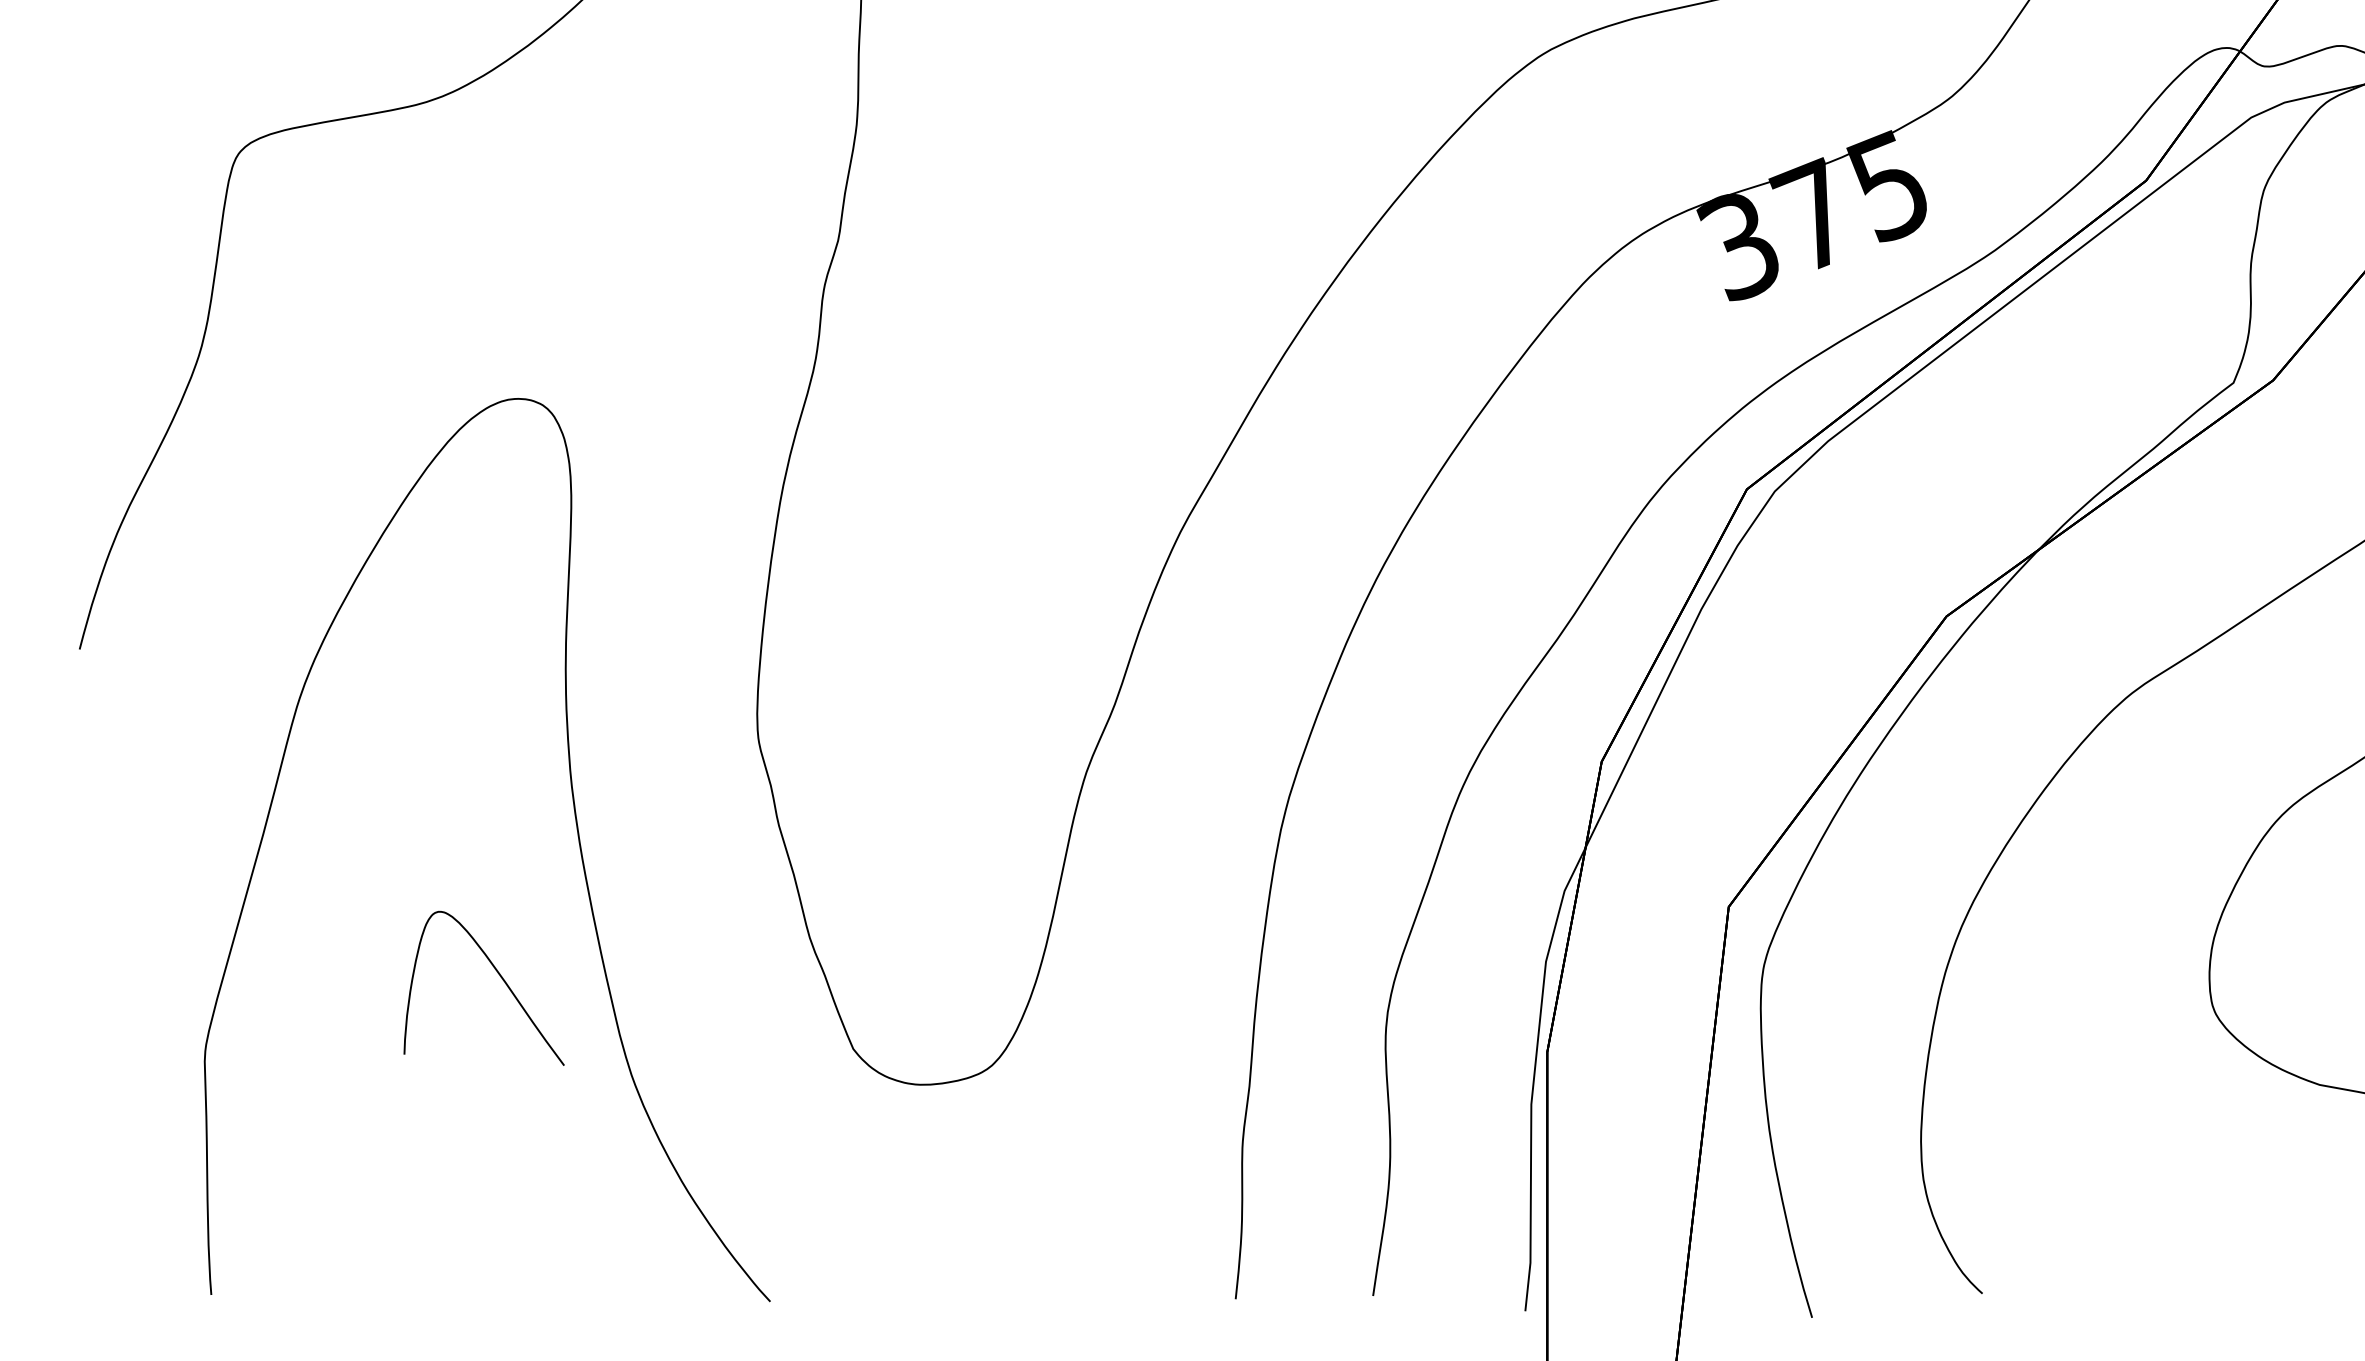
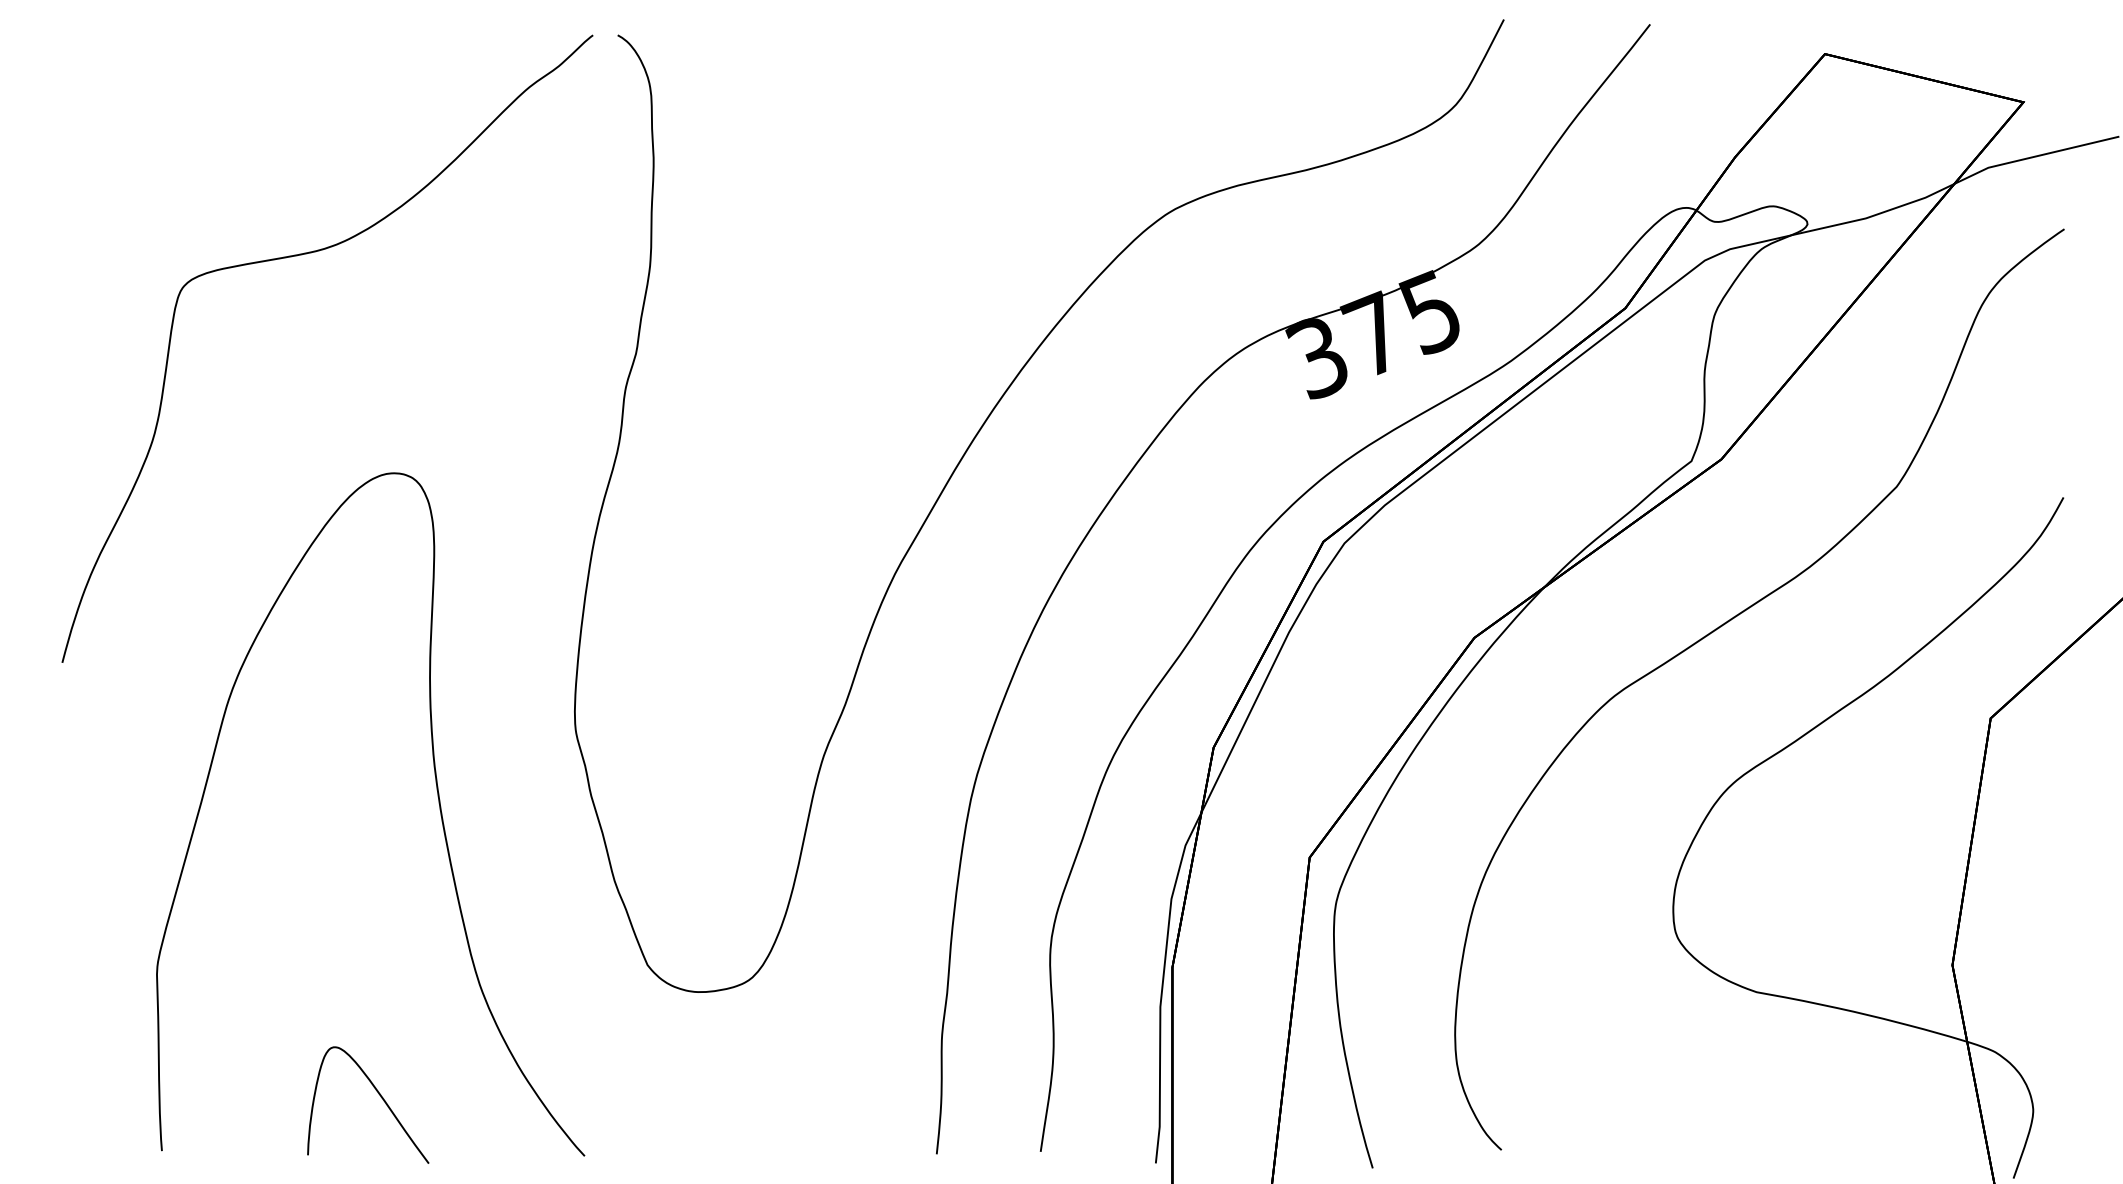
curve: (500, 978) -> (380, 1097), moved

